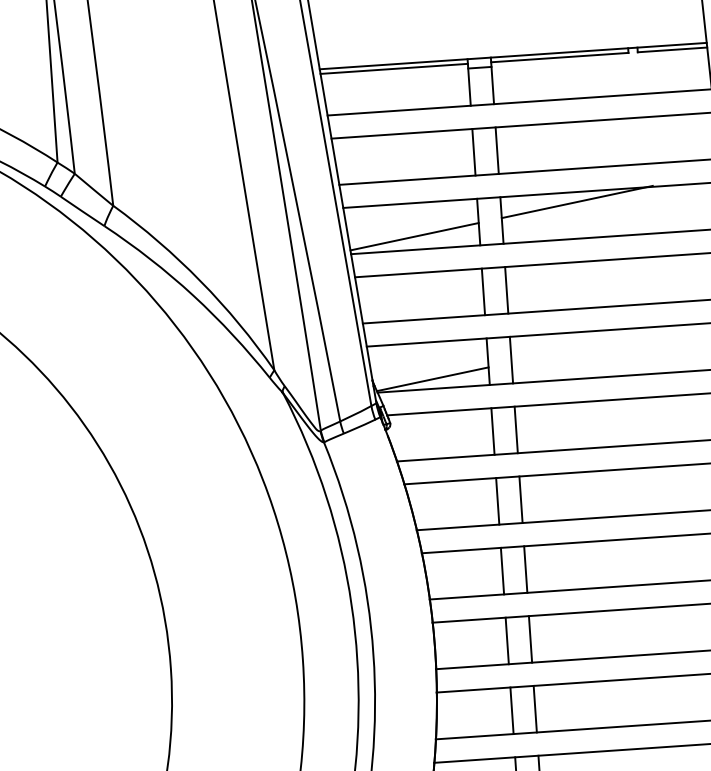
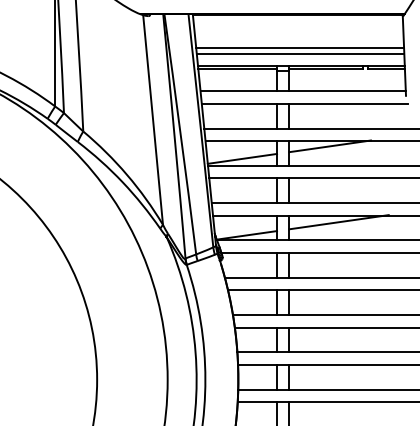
line: (509, 22) -> (300, 48), added
line: (509, 32) -> (300, 53), added
line: (602, 343) -> (338, 222), added

